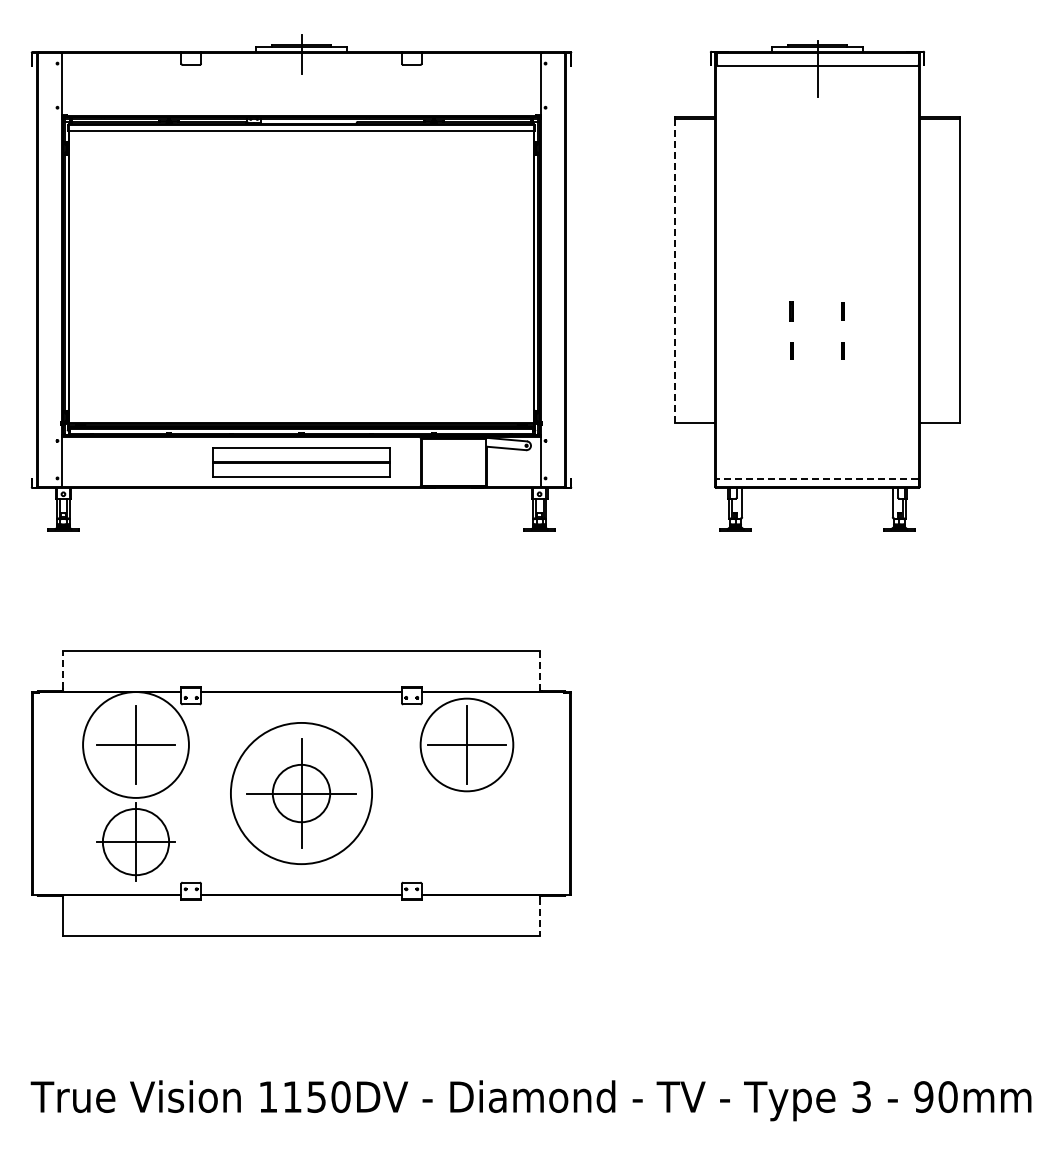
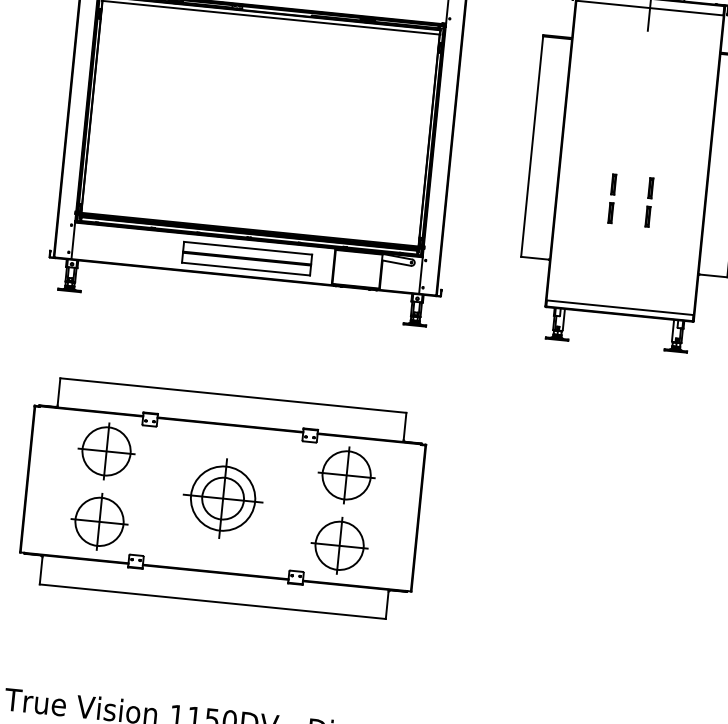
line: (675, 270) -> (532, 146), dashed -> solid
part: (791, 311) -> (613, 184), size x1.43
part: (842, 311) -> (650, 188), size x1.67
part: (791, 350) -> (610, 212), size x1.67
part: (842, 350) -> (647, 216), size x1.67
line: (817, 478) -> (620, 307), dashed -> solid
line: (62, 670) -> (58, 392), dashed -> solid
line: (540, 670) -> (405, 426), dashed -> solid
circle: (135, 744) -> (106, 451), size x0.62
circle: (466, 744) -> (346, 475), size x0.71
circle: (301, 793) -> (223, 498), size x0.62
part: (466, 841) -> (339, 545), added
line: (540, 916) -> (387, 605), dashed -> solid

